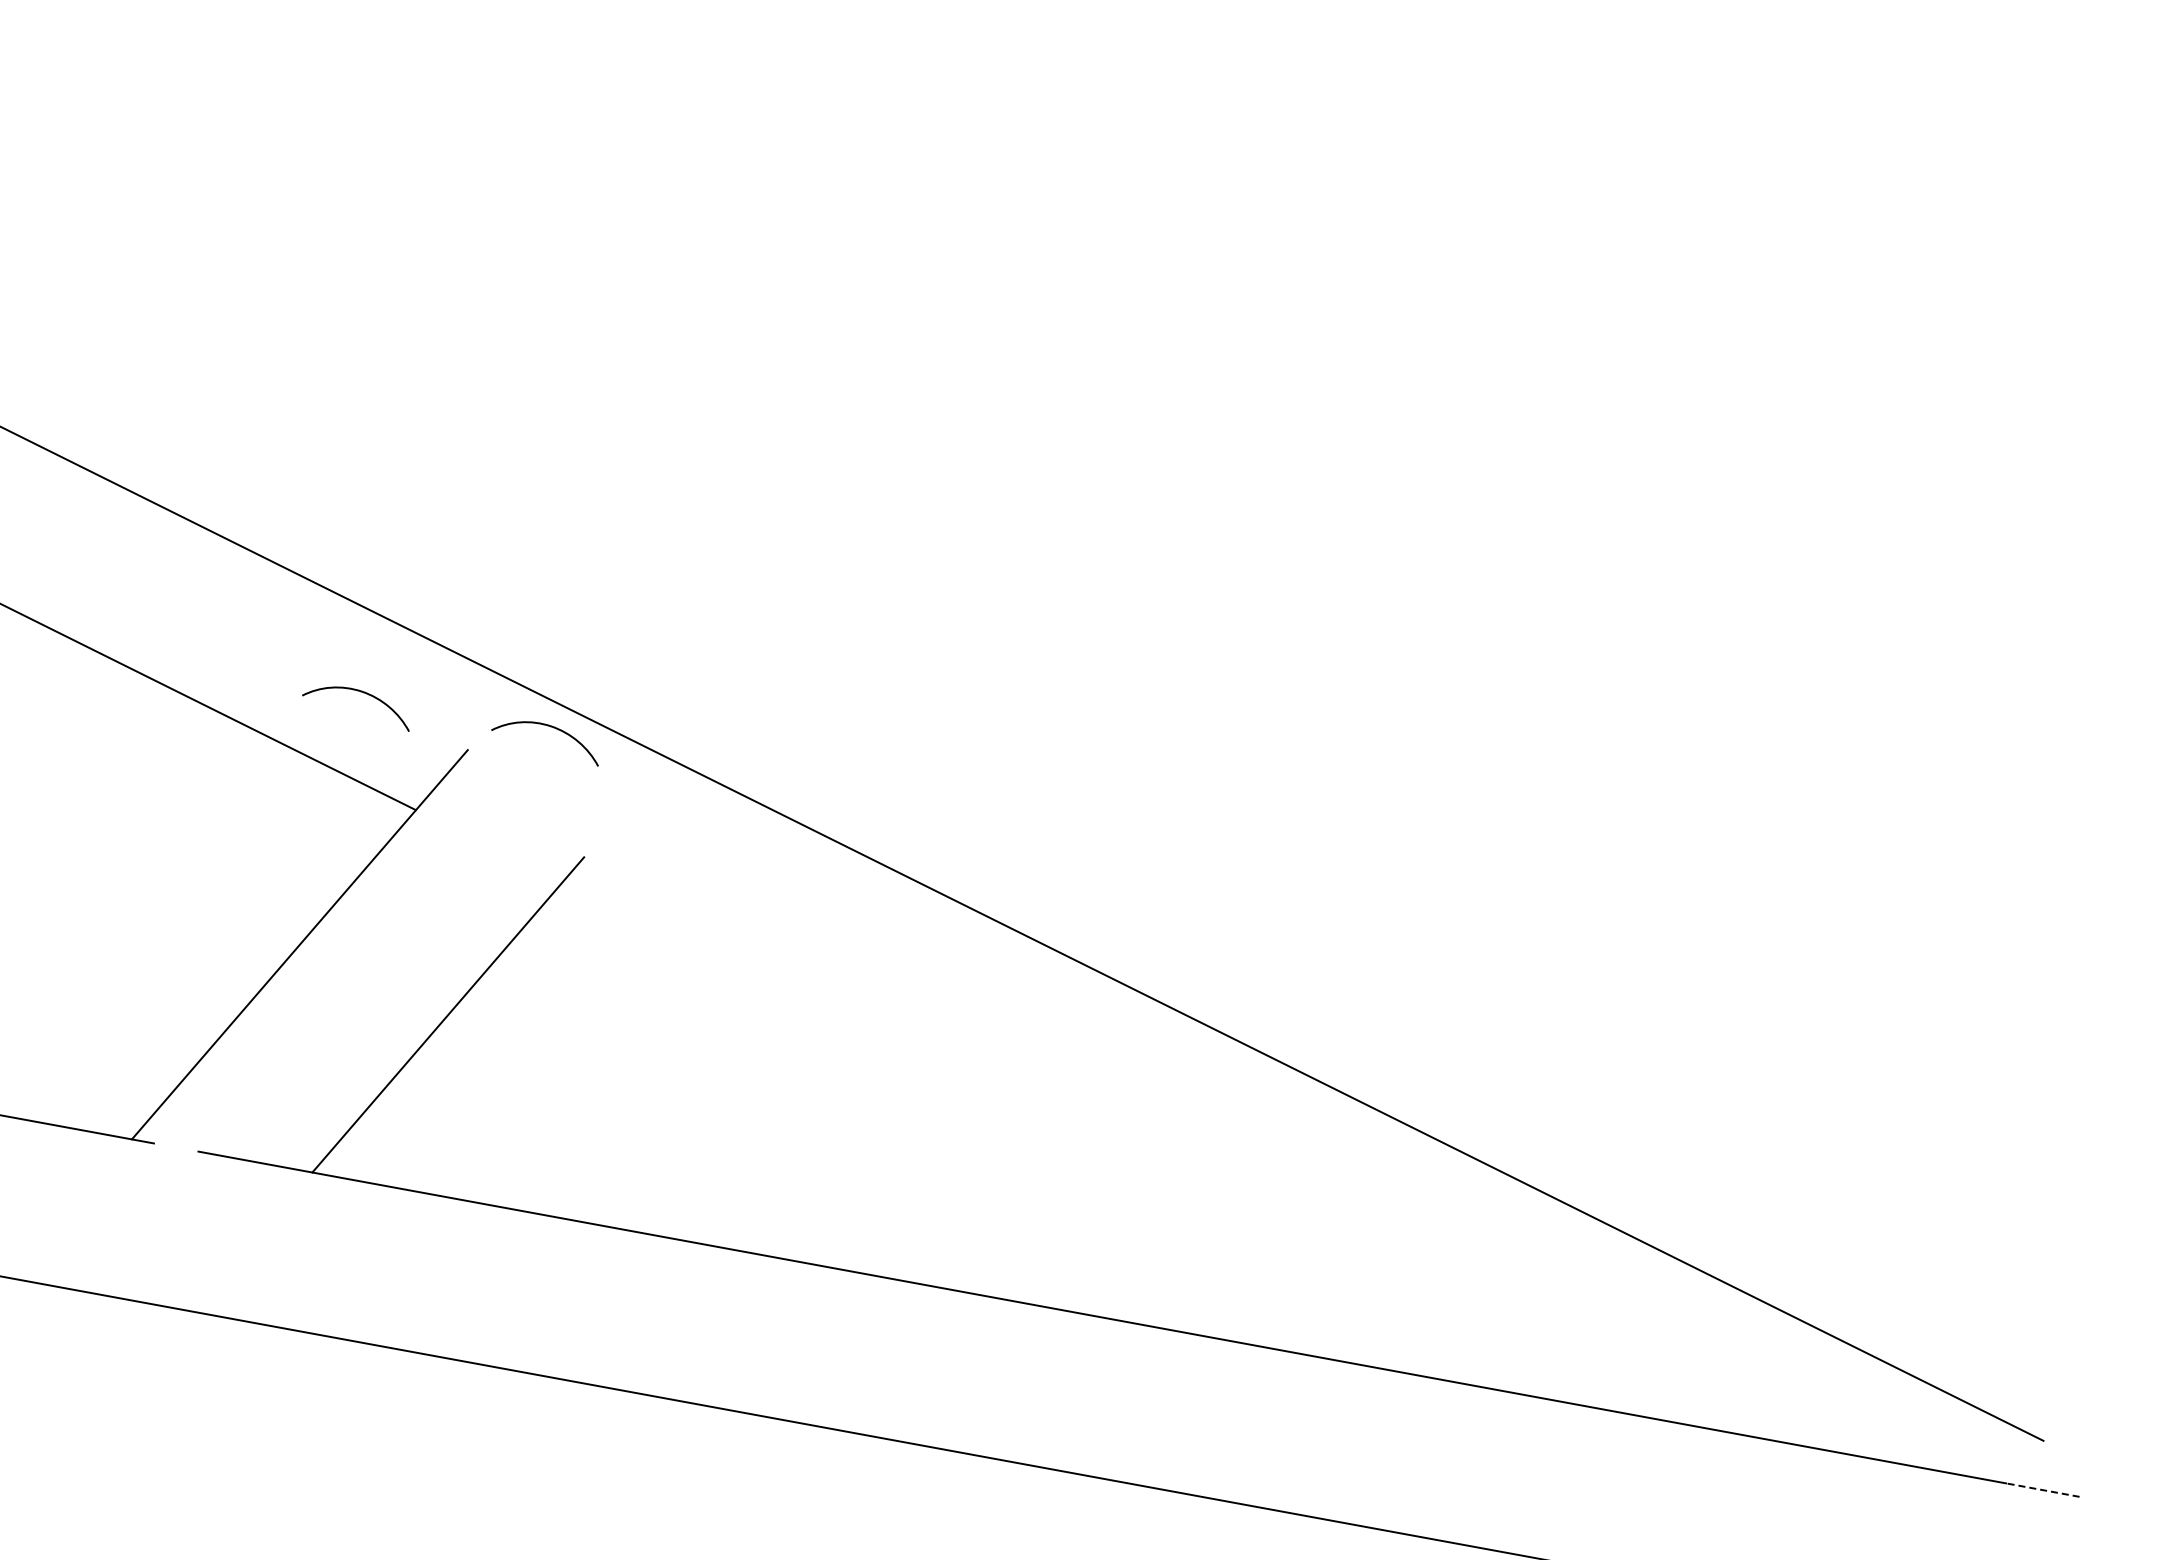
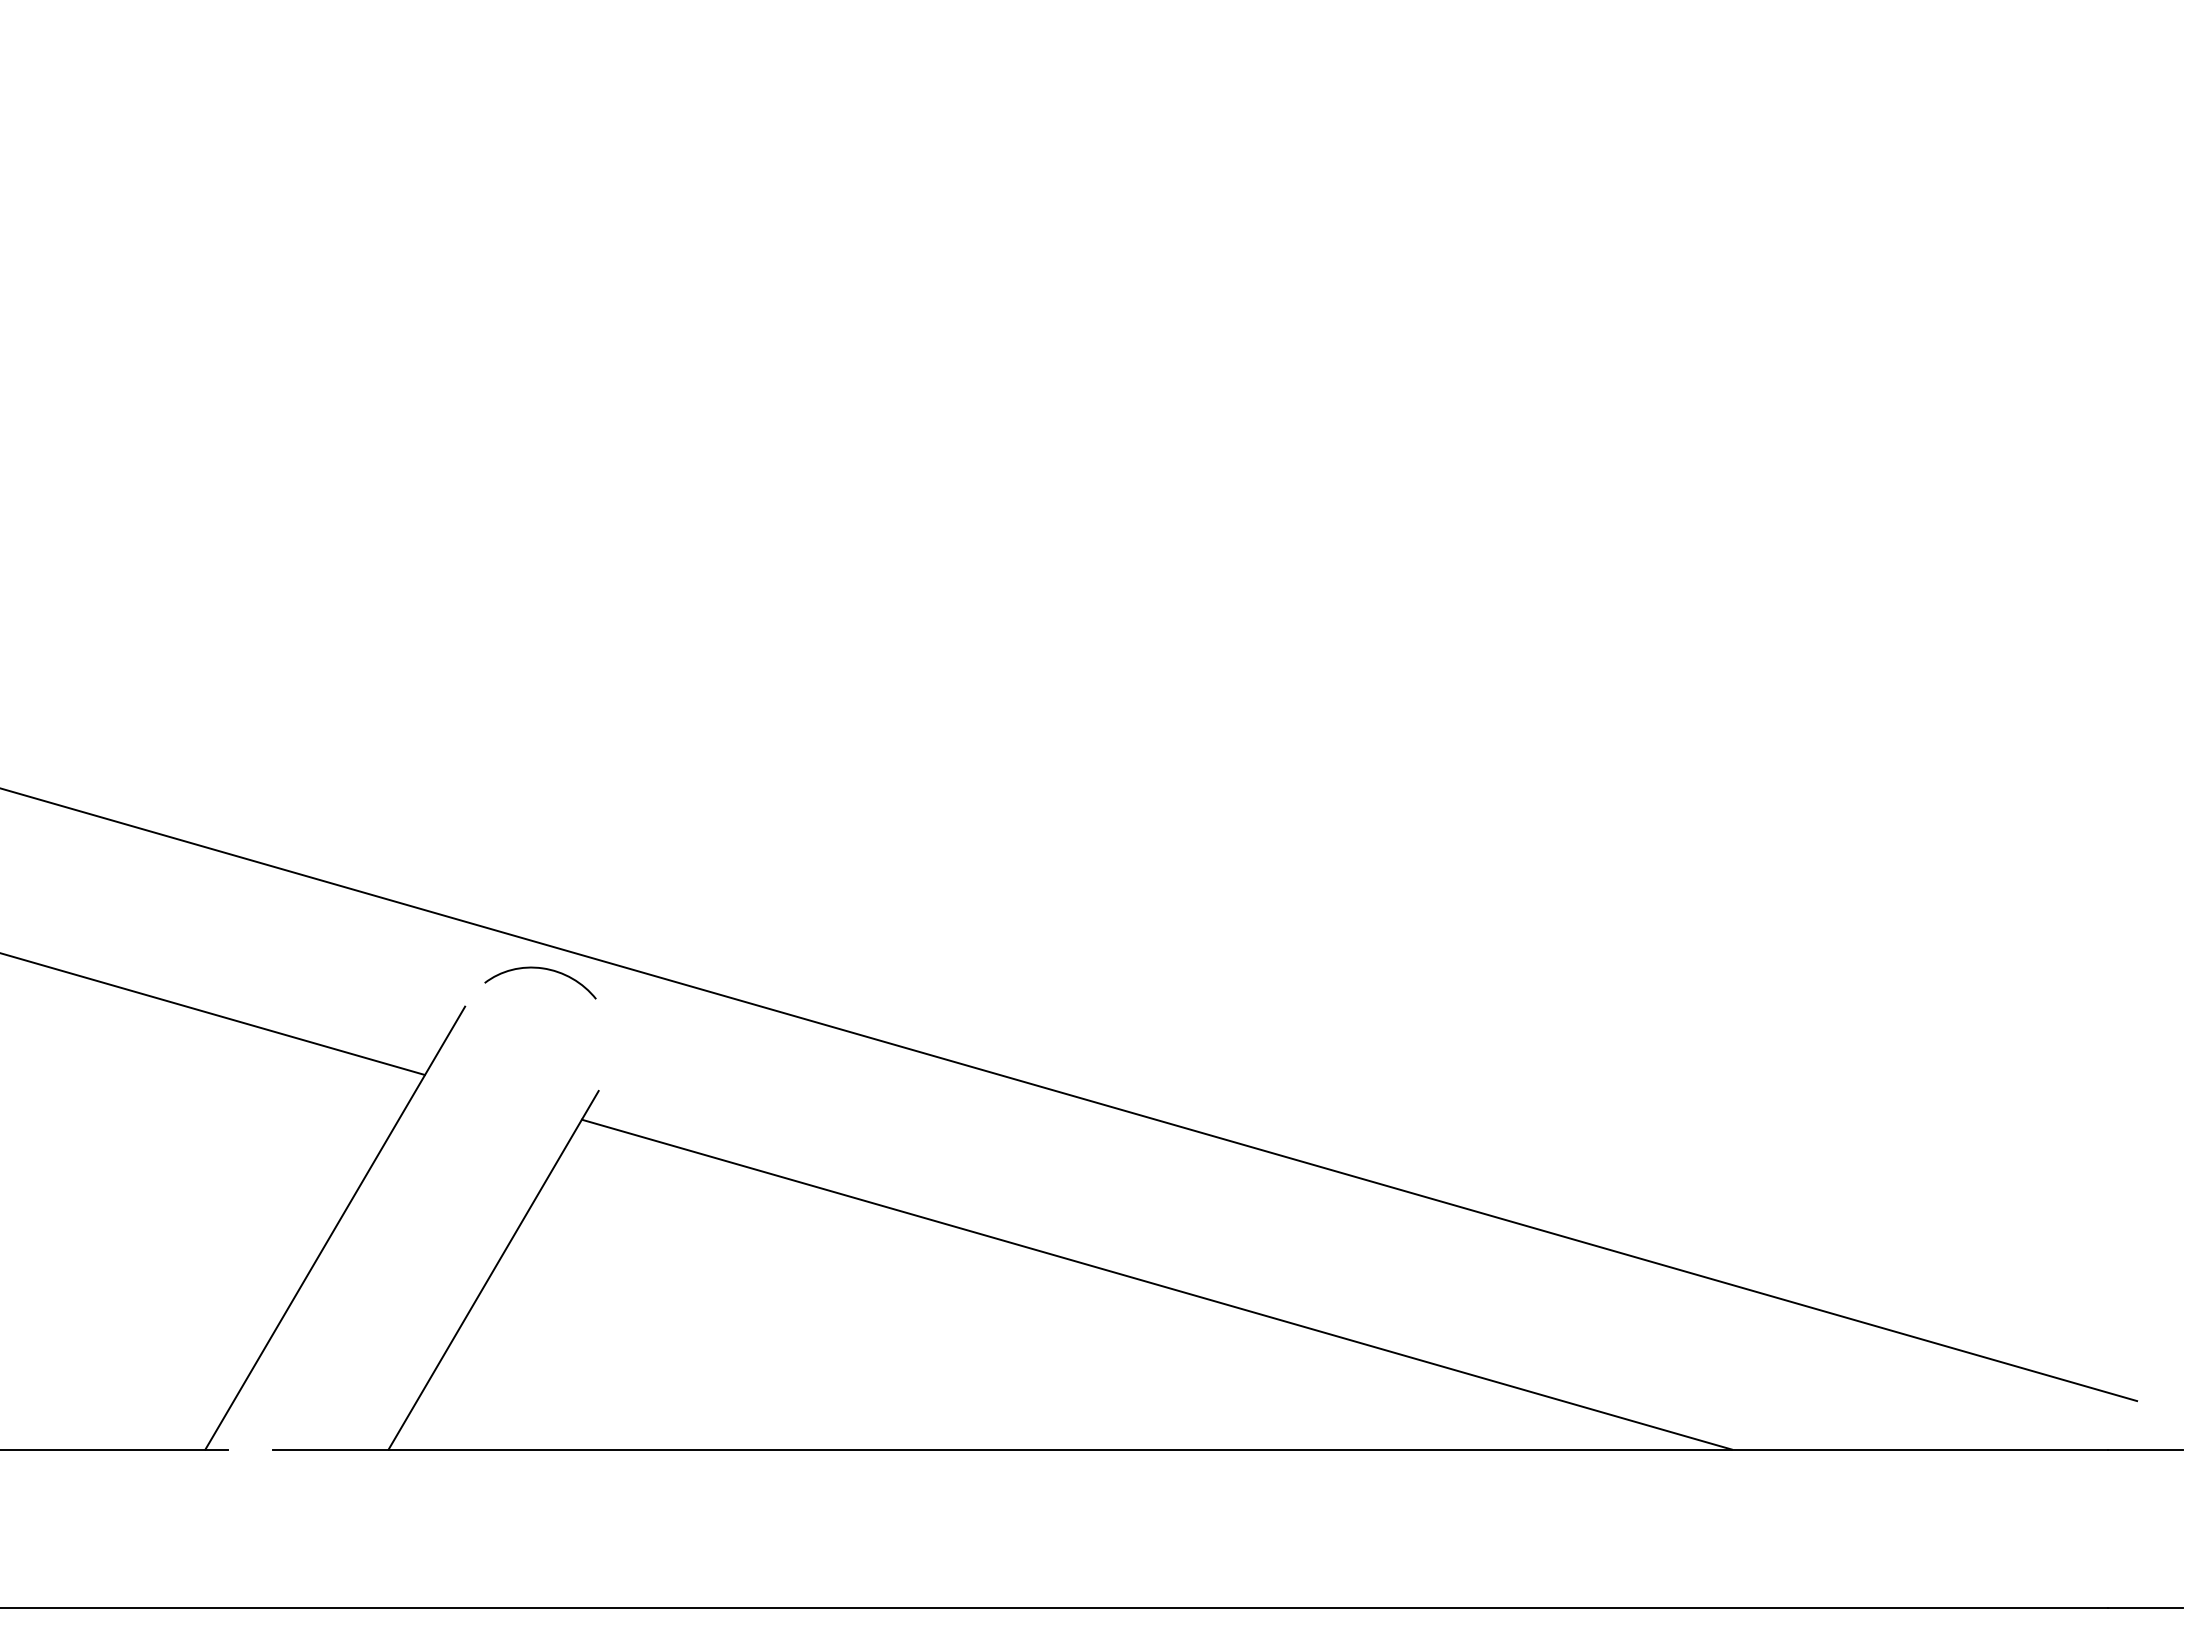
curve: (360, 692) -> (349, 969), removed
line: (1098, 1148) -> (1156, 1284), added
line: (2042, 1489) -> (2144, 1449), dashed -> solid

